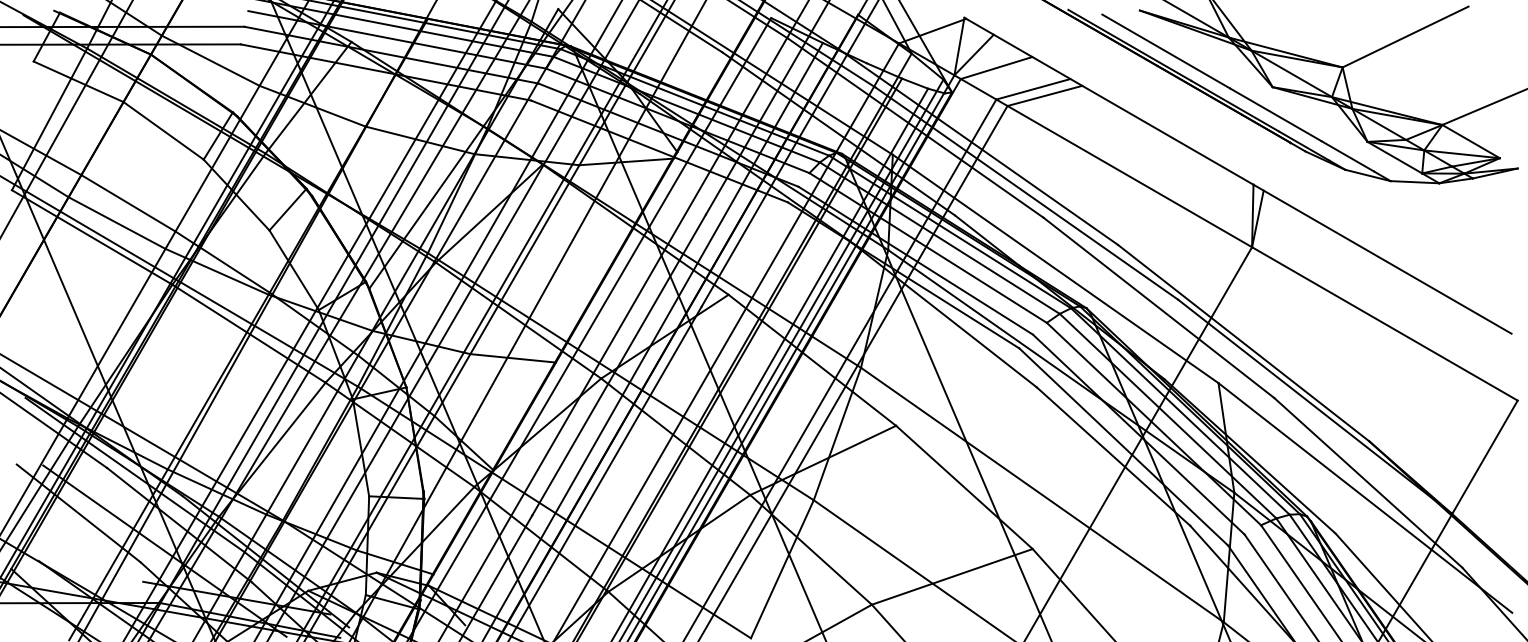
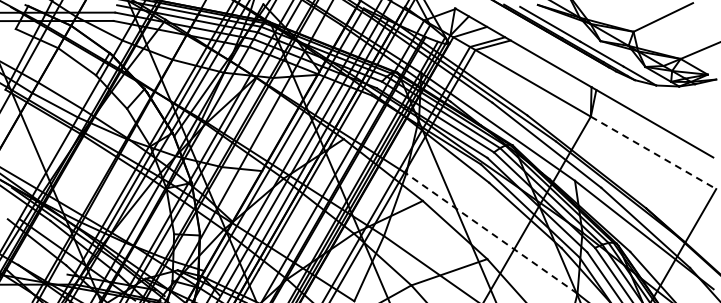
line: (1384, 325) -> (653, 153), solid -> dashed
line: (1041, 494) -> (491, 233), solid -> dashed

